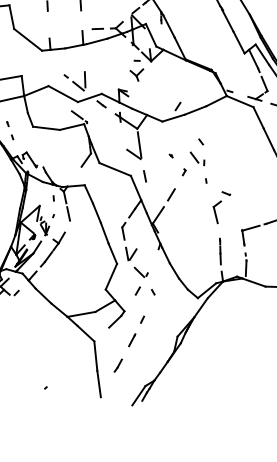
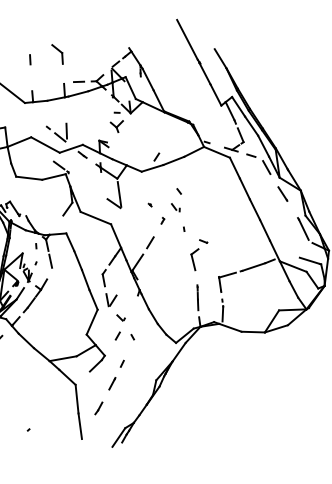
part: (197, 158) -> (175, 207), size x0.6
line: (144, 176) -> (124, 224), removed
part: (140, 271) -> (120, 317), size x0.6

